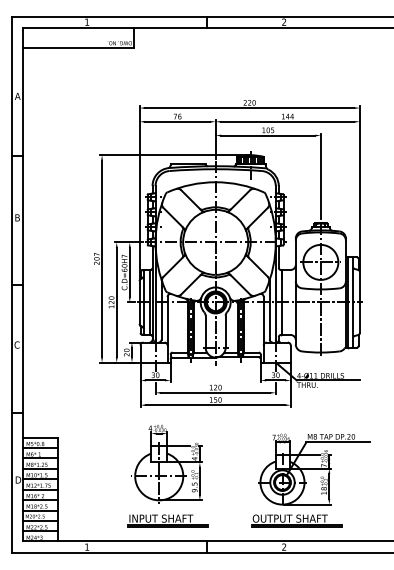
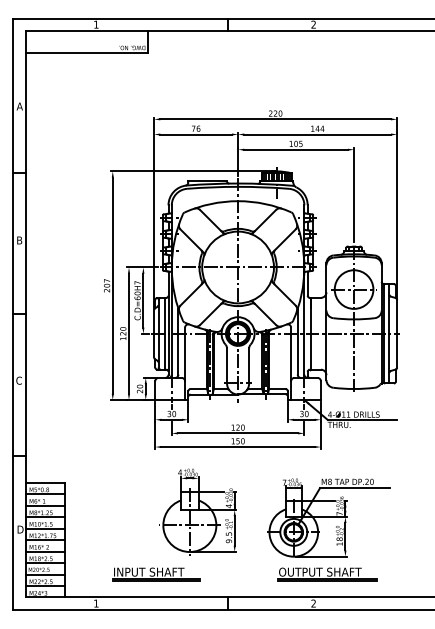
part: (166, 463) -> (197, 511), moved
part: (313, 469) -> (328, 517), moved
part: (167, 520) -> (156, 574), moved

